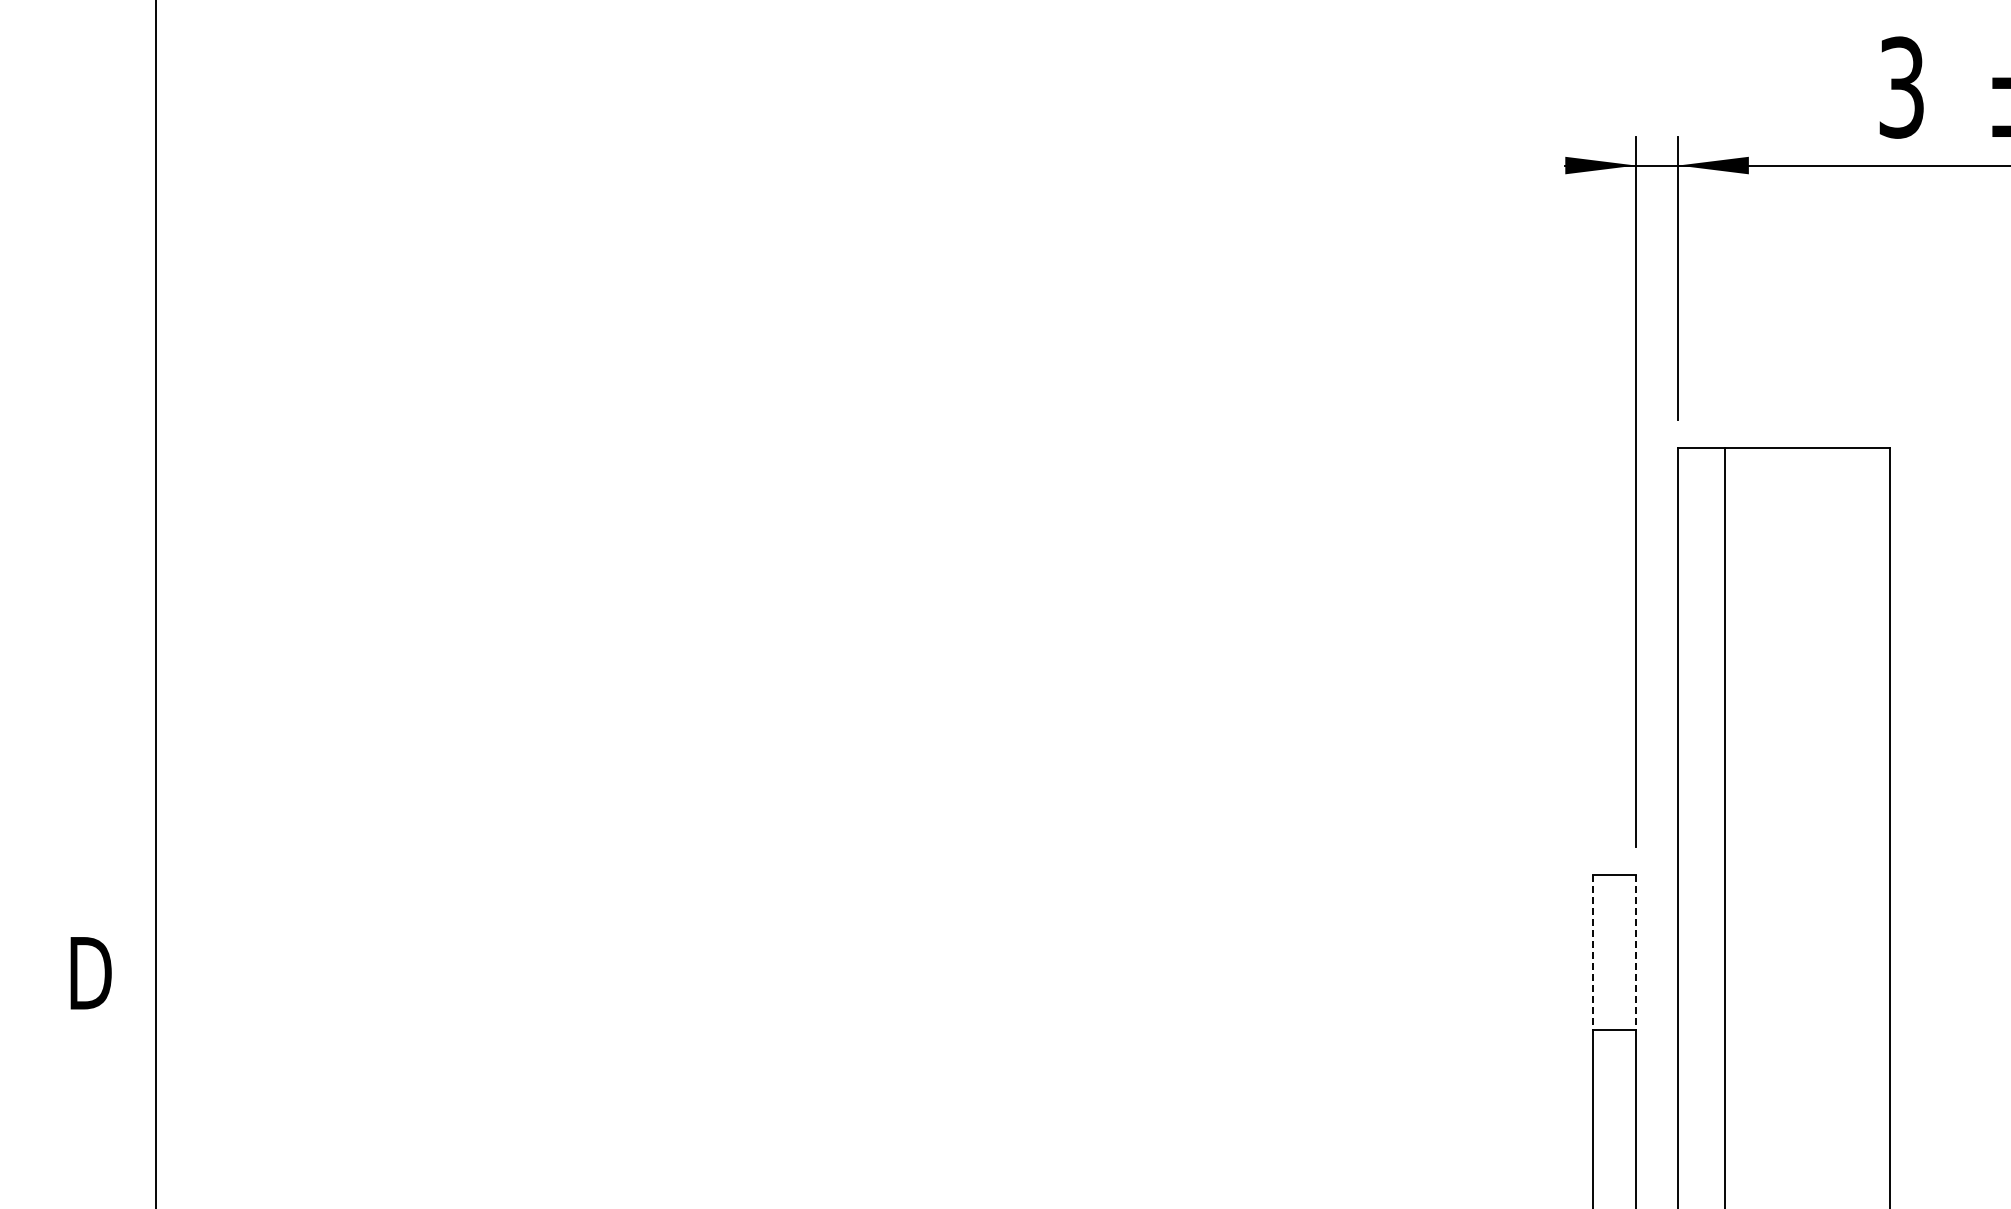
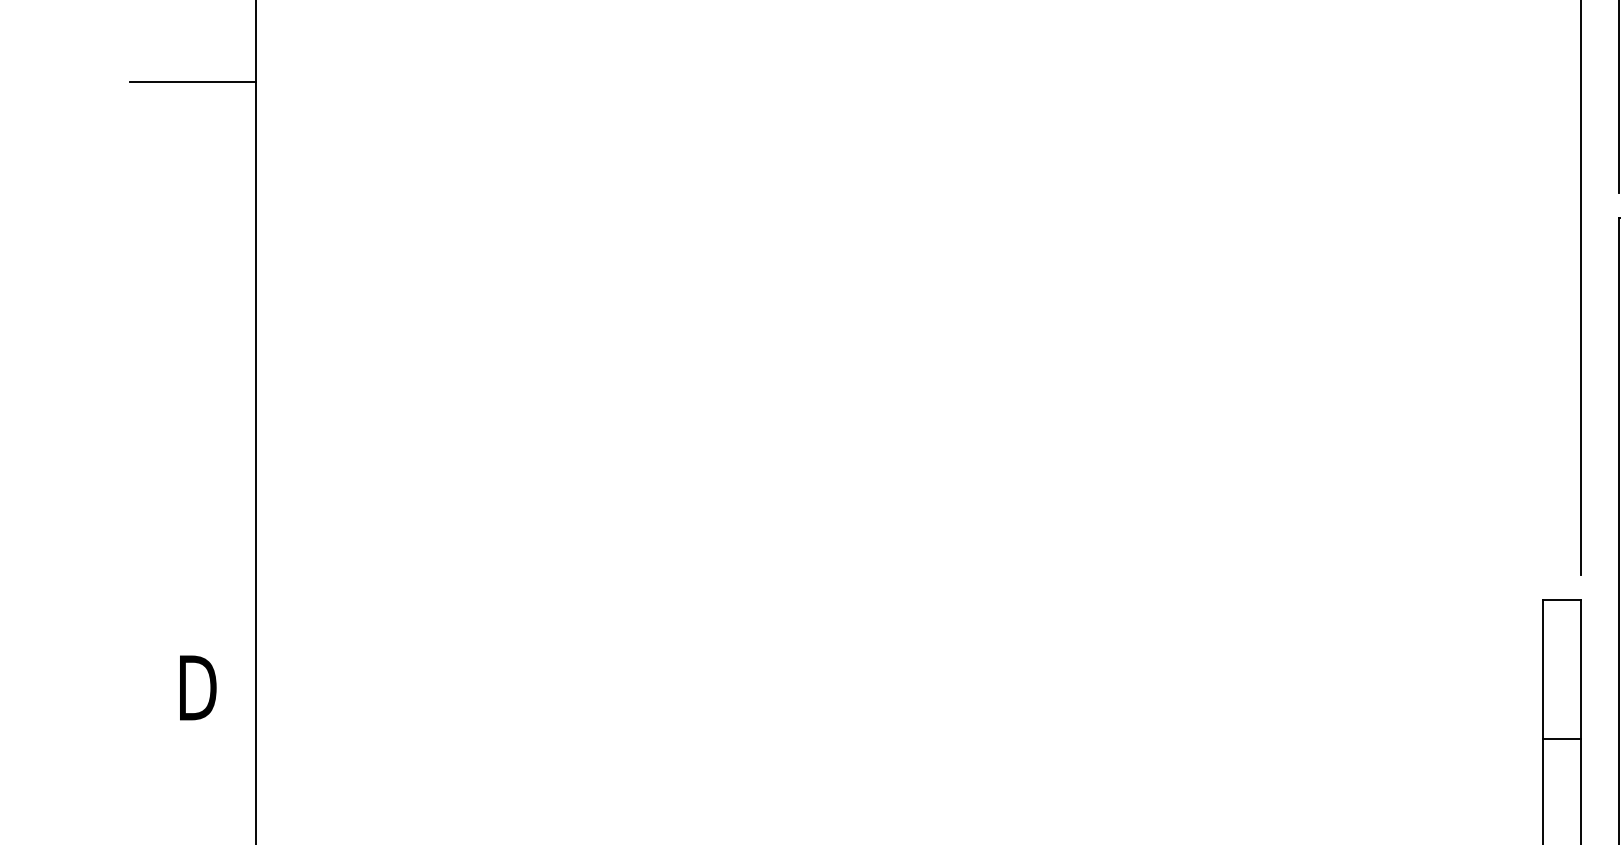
line: (84, 296) -> (192, 82), added
line: (1593, 952) -> (1542, 669), dashed -> solid
line: (1635, 952) -> (1580, 669), dashed -> solid

